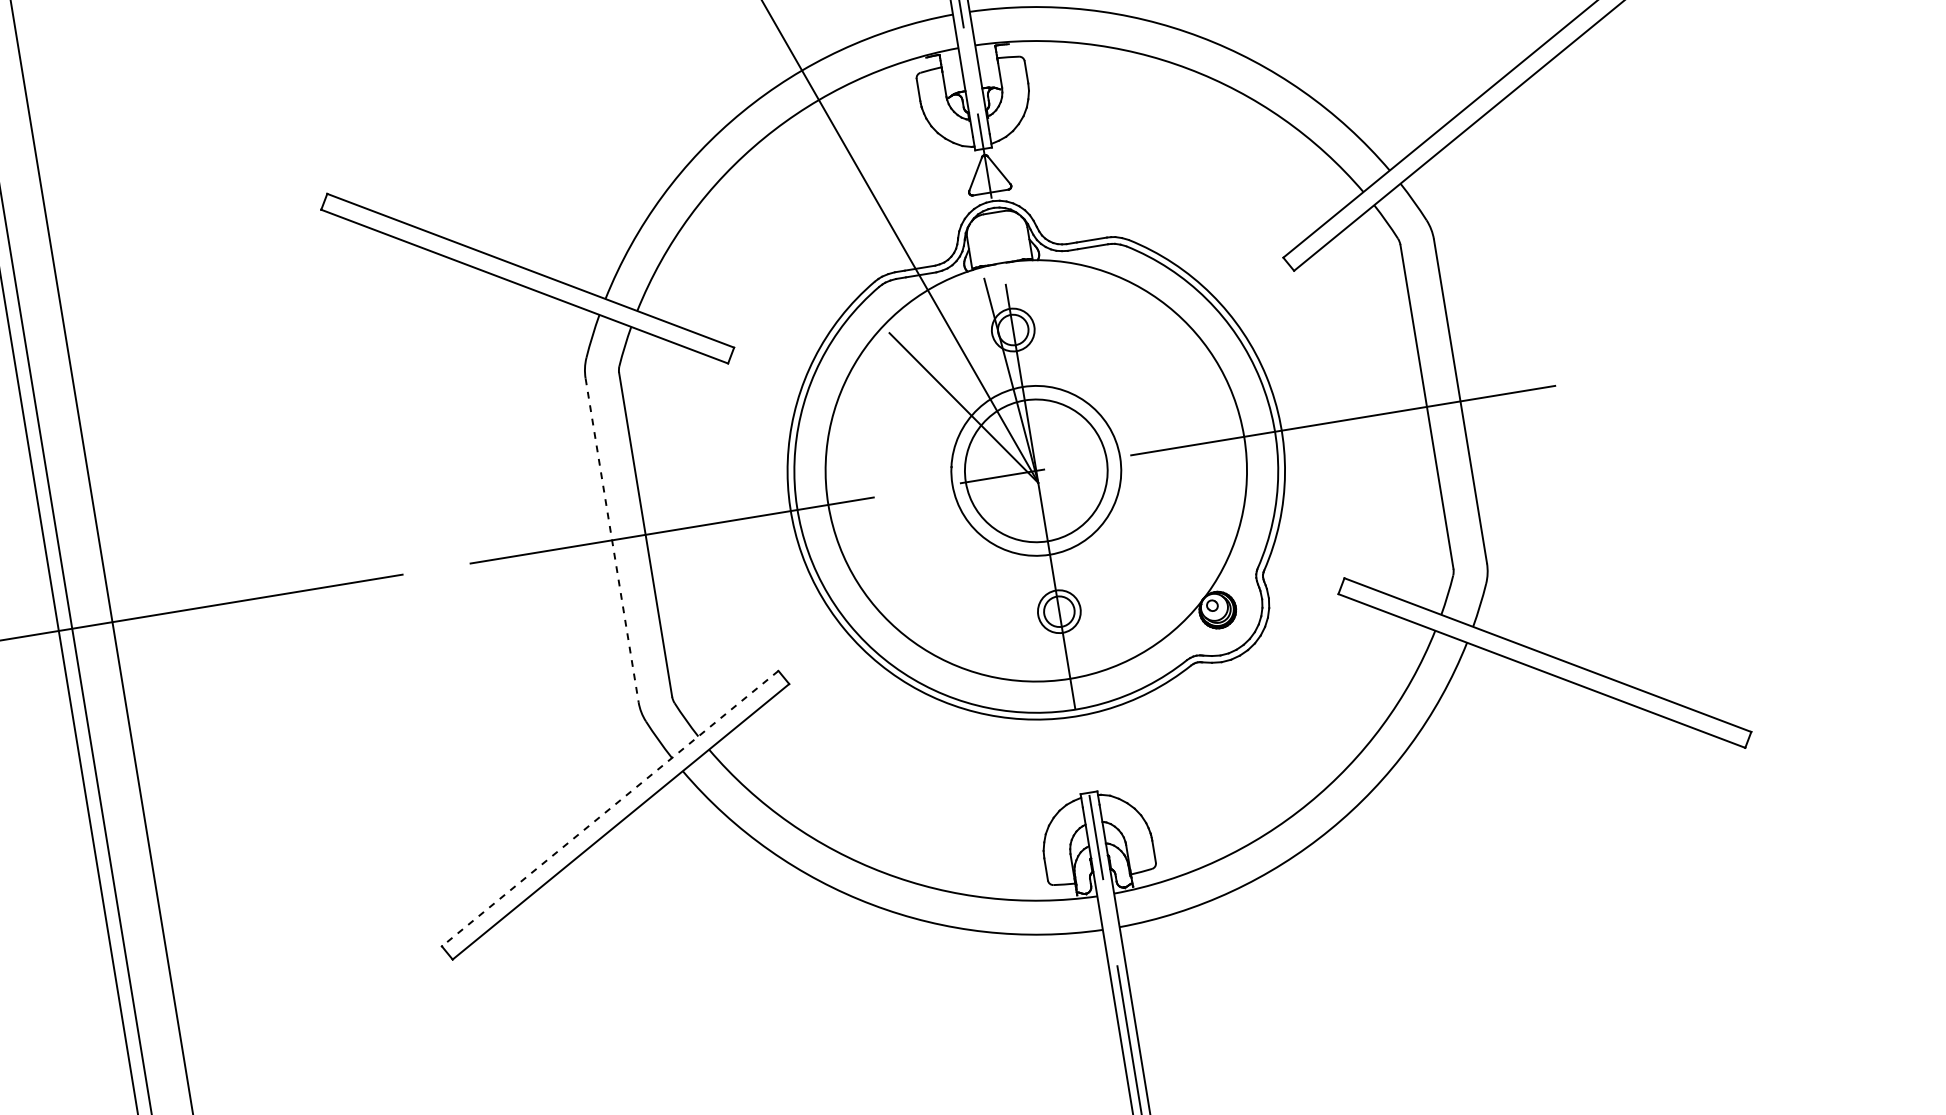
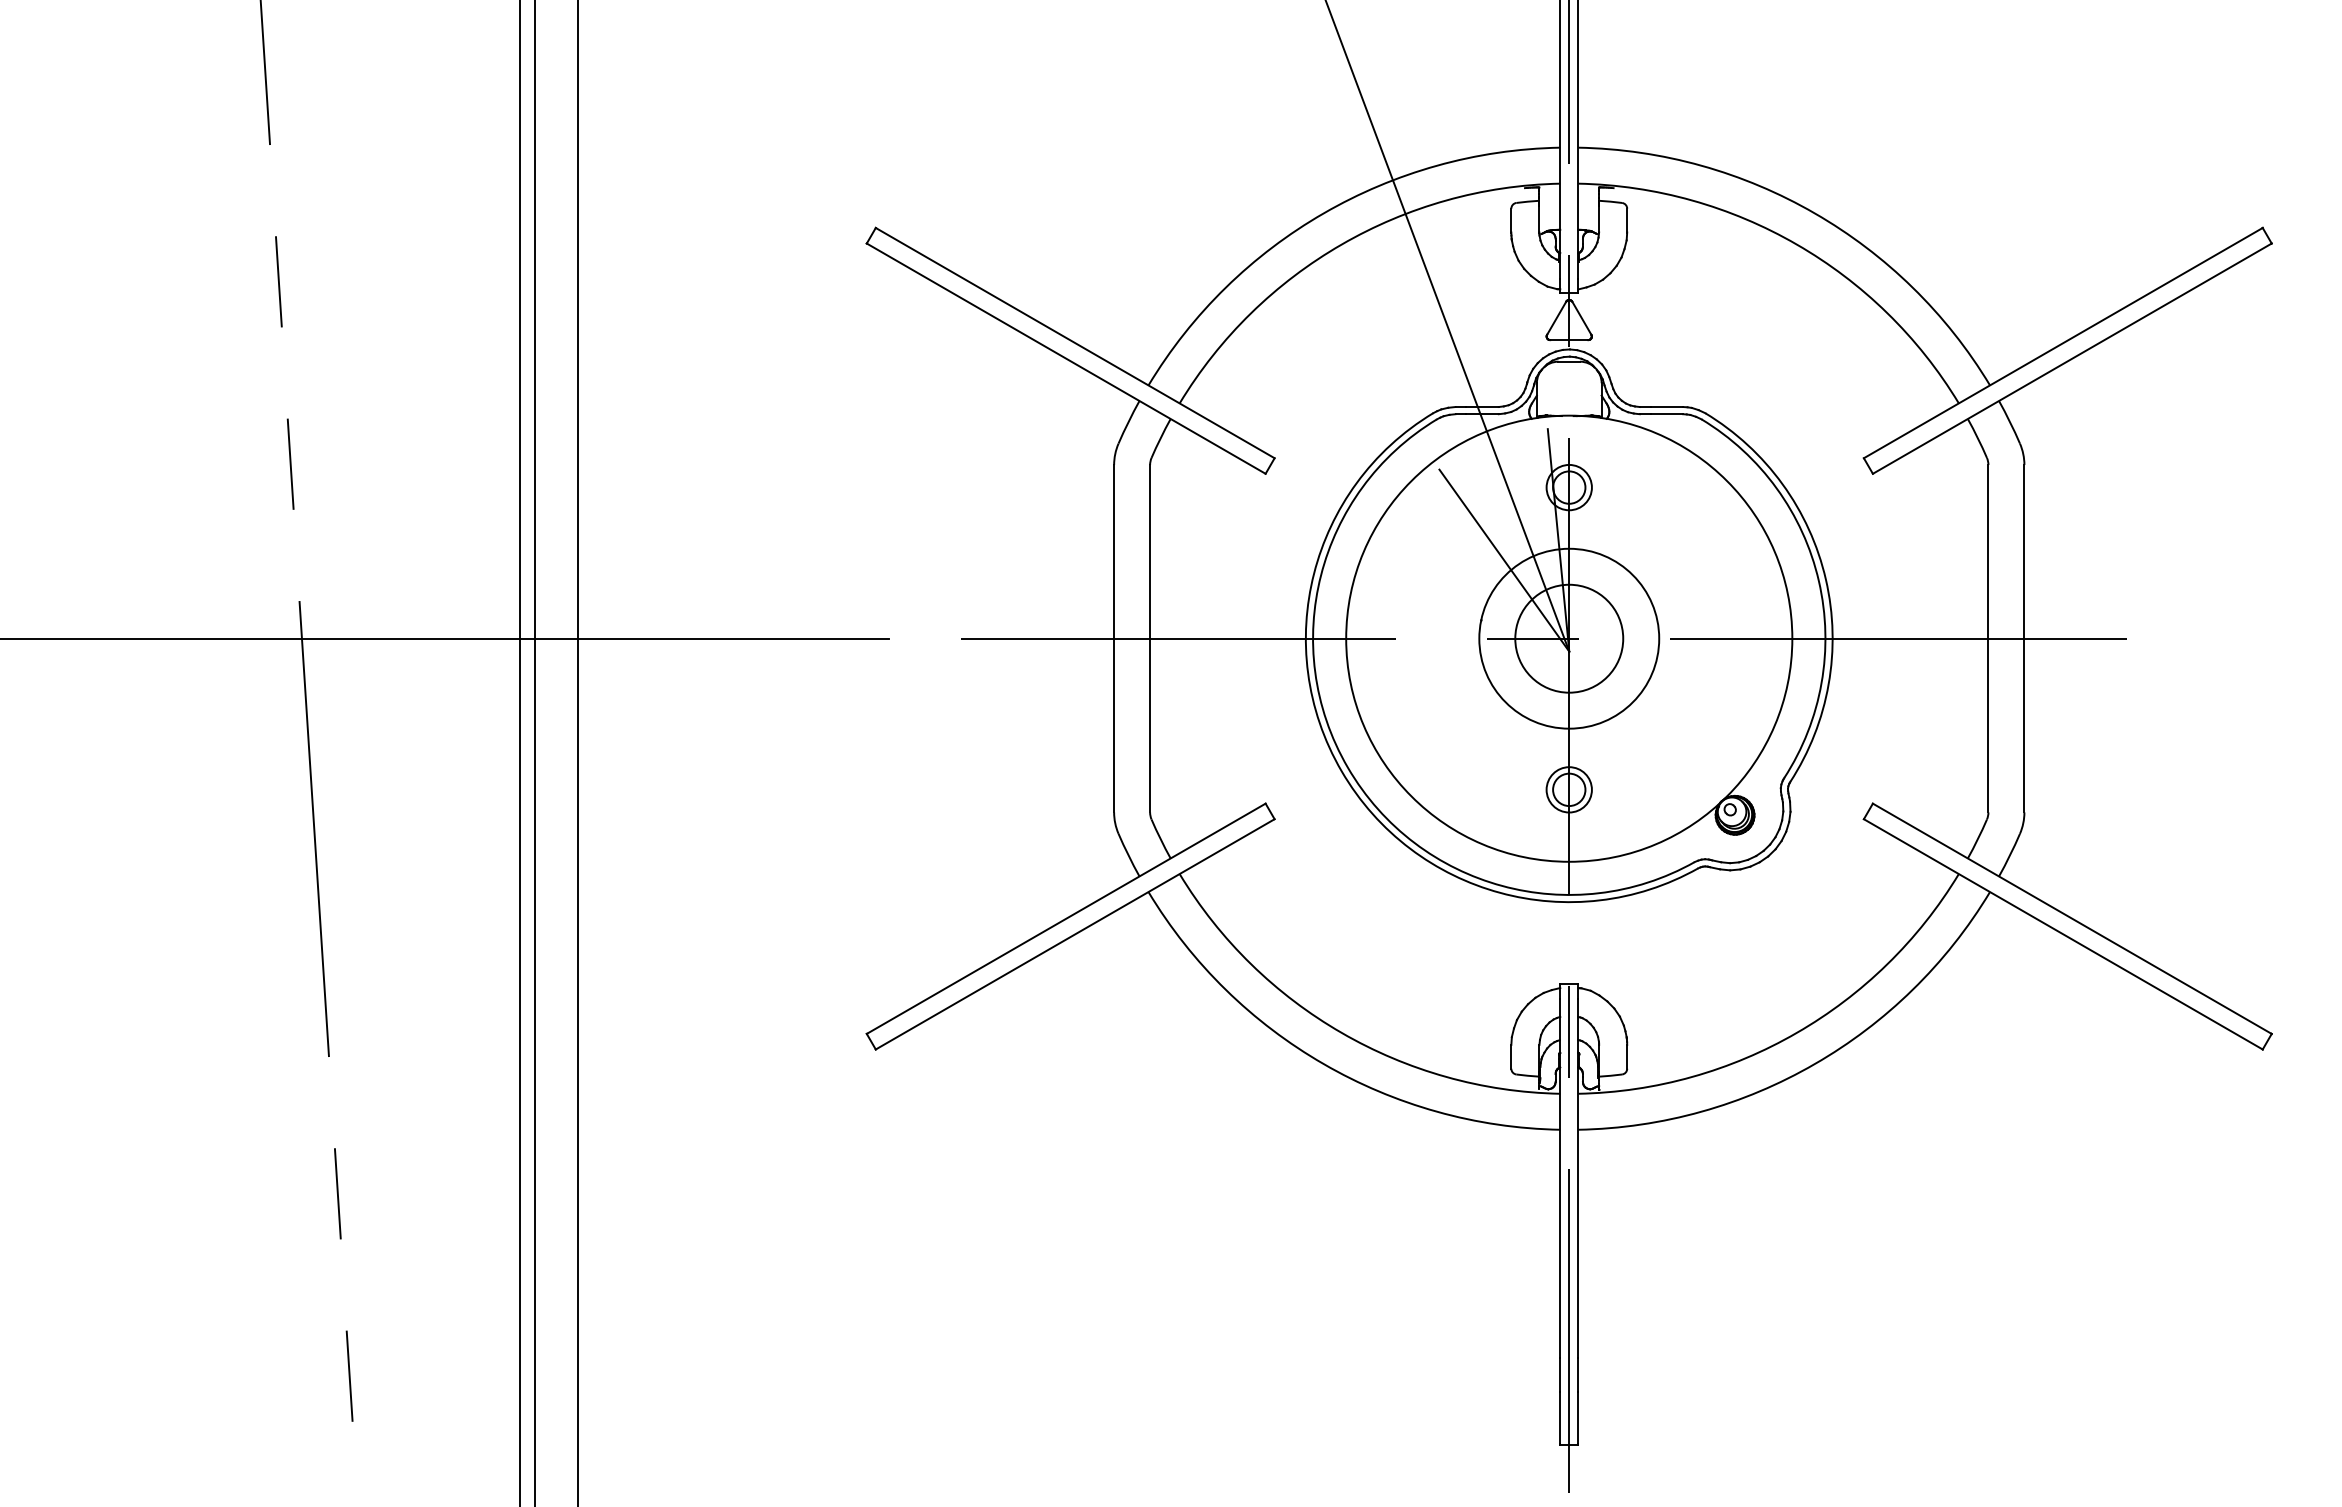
circle: (1036, 470) -> (1569, 638), size x0.71
line: (612, 540) -> (1114, 638), dashed -> solid
line: (609, 808) -> (1065, 918), dashed -> solid

